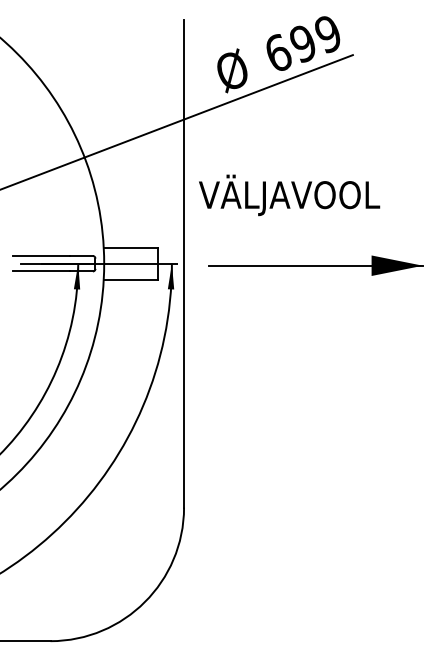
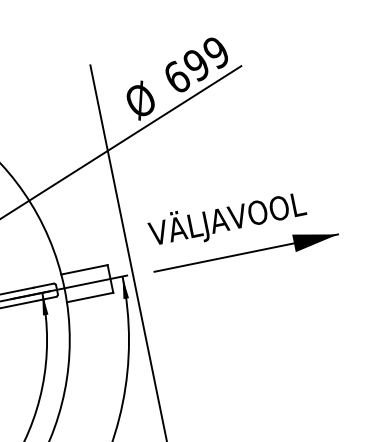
text: (289, 195) -> (227, 219), moved

